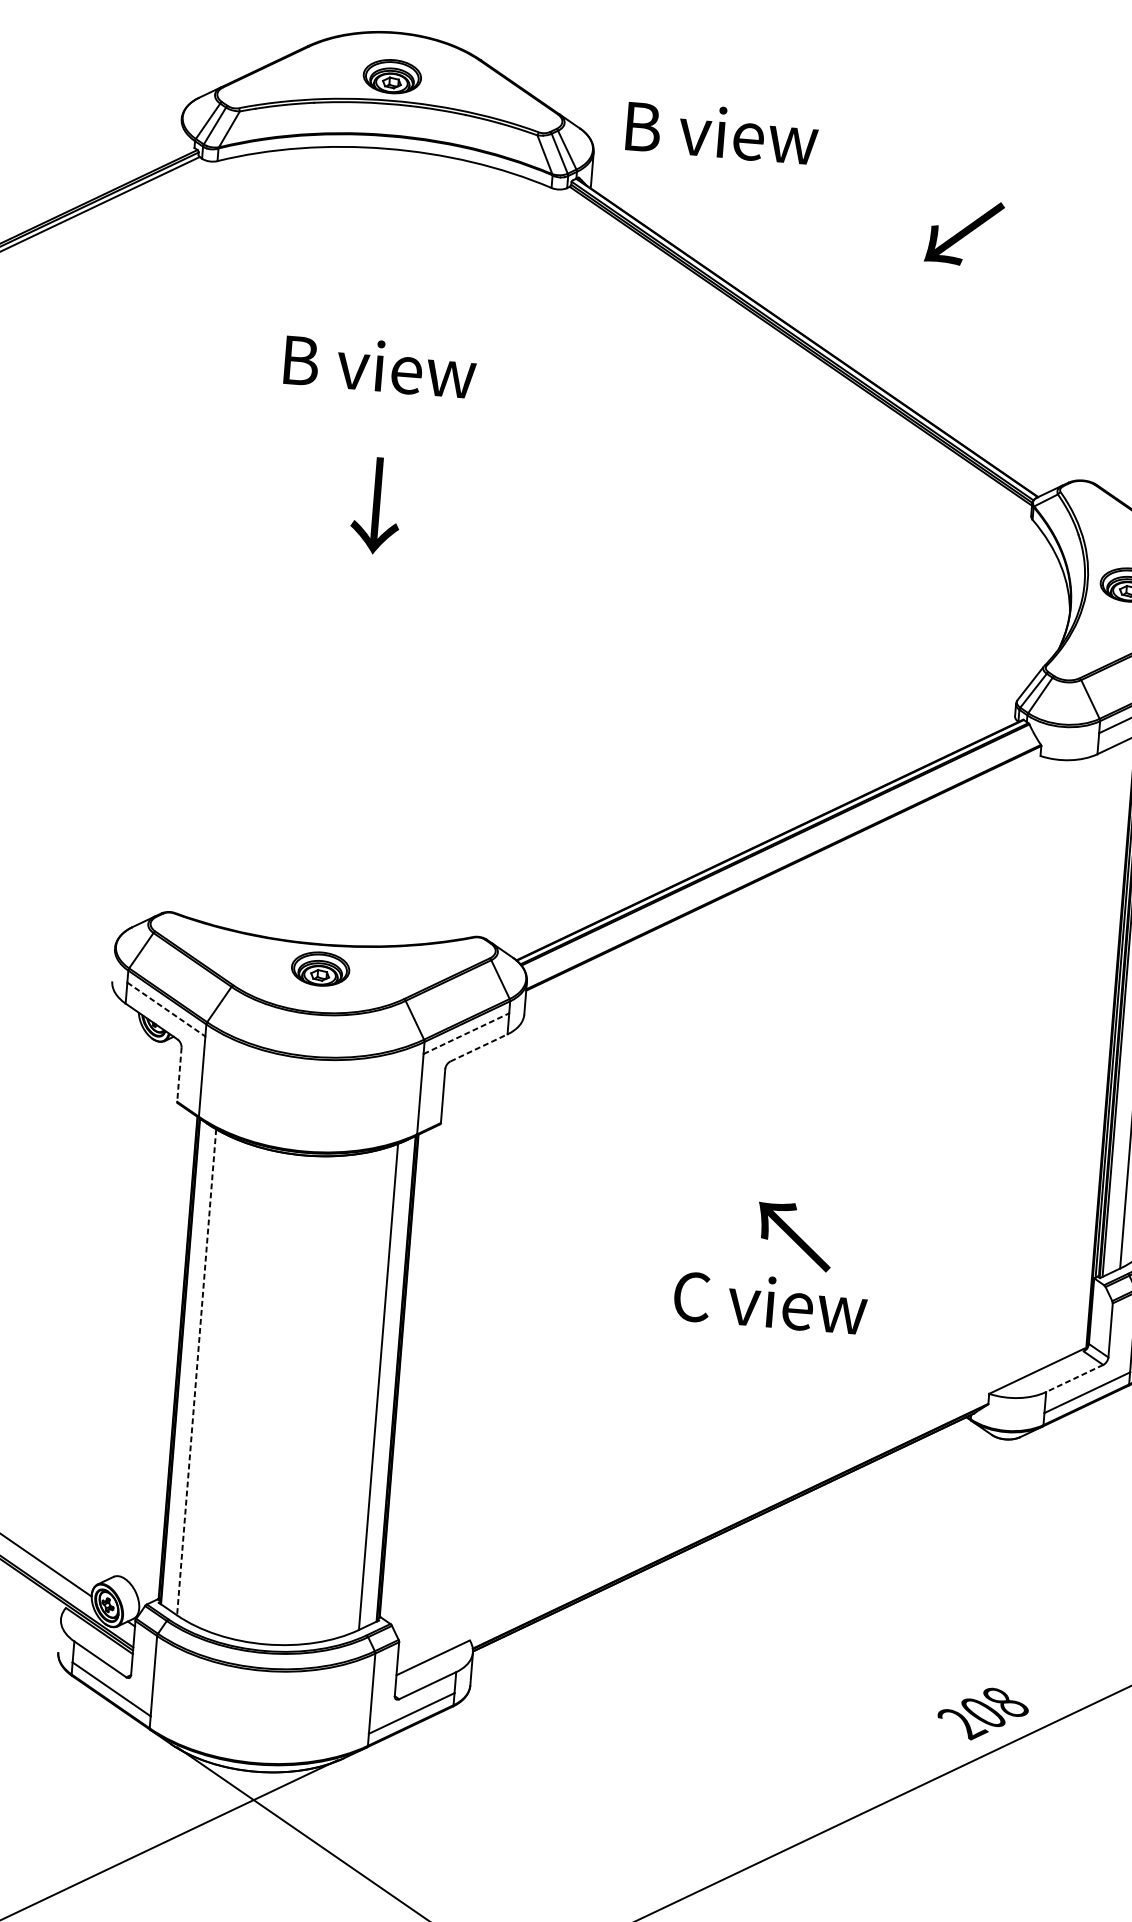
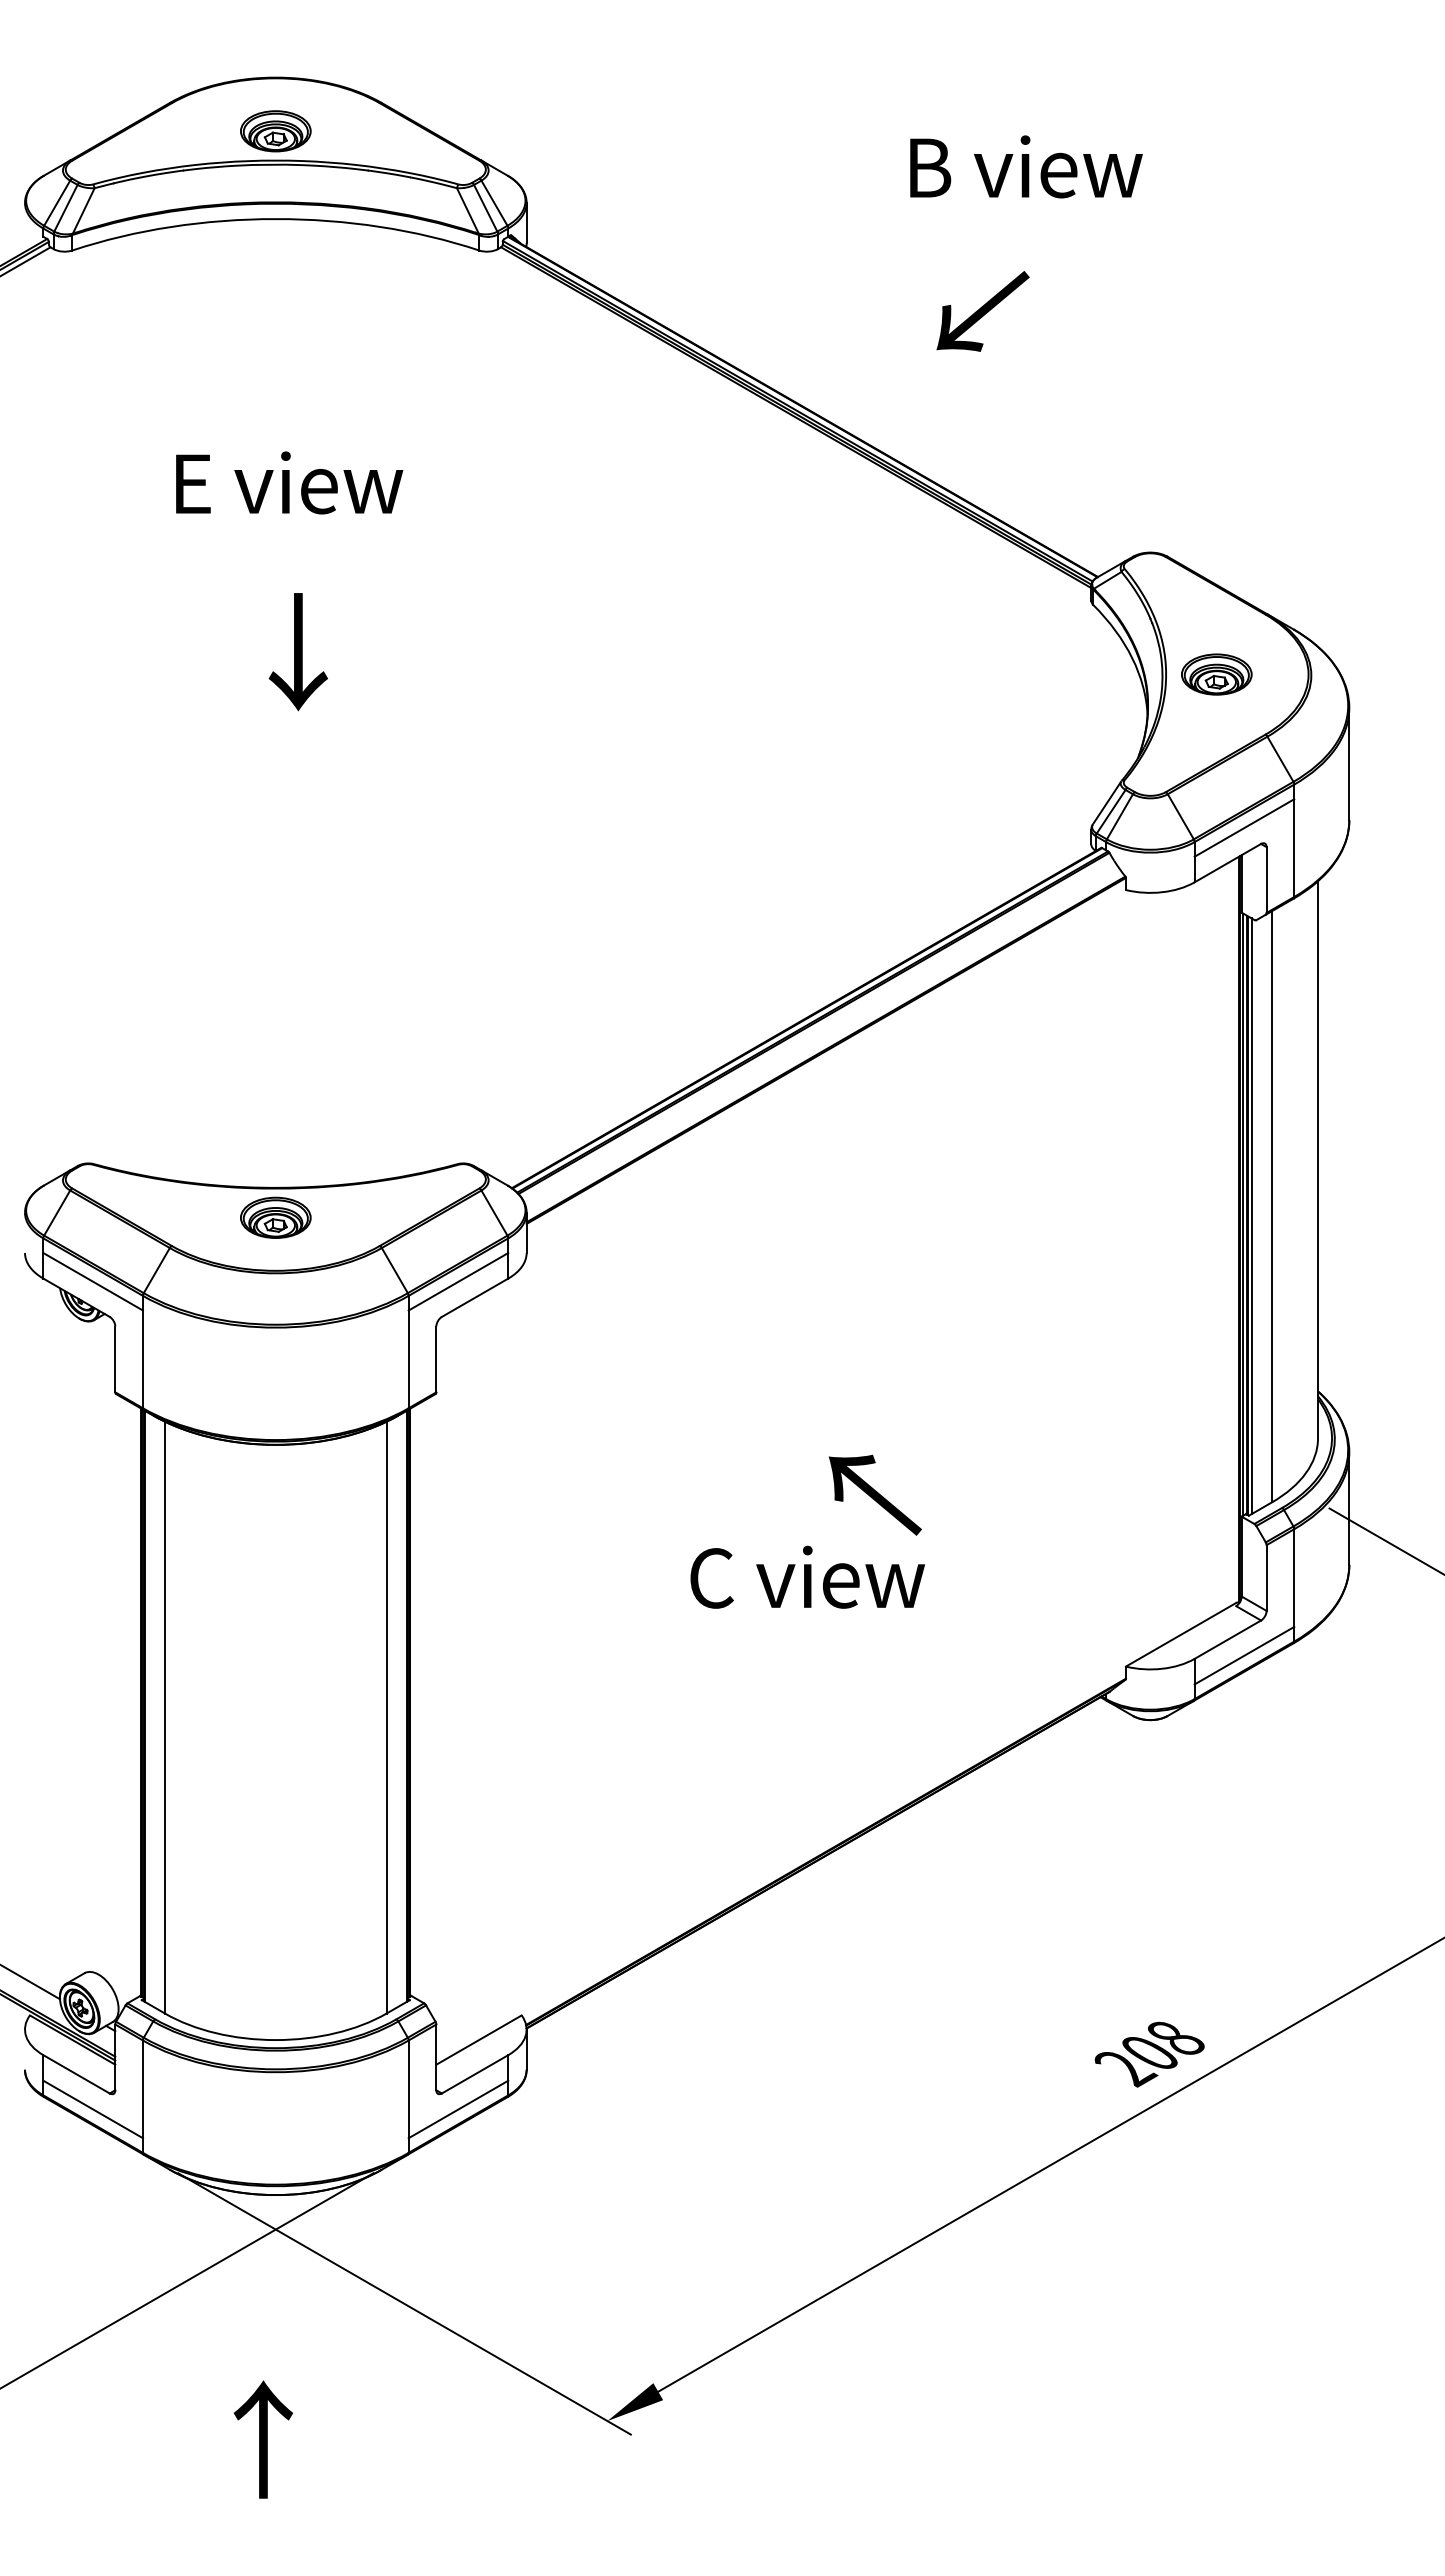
text: (722, 132) -> (1026, 166), moved
text: (964, 232) -> (982, 311), moved
text: (380, 366) -> (289, 482), B view -> E view
line: (166, 1009) -> (93, 1281), dashed -> solid
line: (466, 1033) -> (458, 1281), dashed -> solid
line: (479, 1047) -> (475, 1297), dashed -> solid
line: (179, 1074) -> (115, 1359), dashed -> solid
text: (770, 1301) -> (807, 1576), moved
line: (196, 1372) -> (165, 1717), dashed -> solid
line: (1074, 1378) -> (1227, 1639), dashed -> solid

